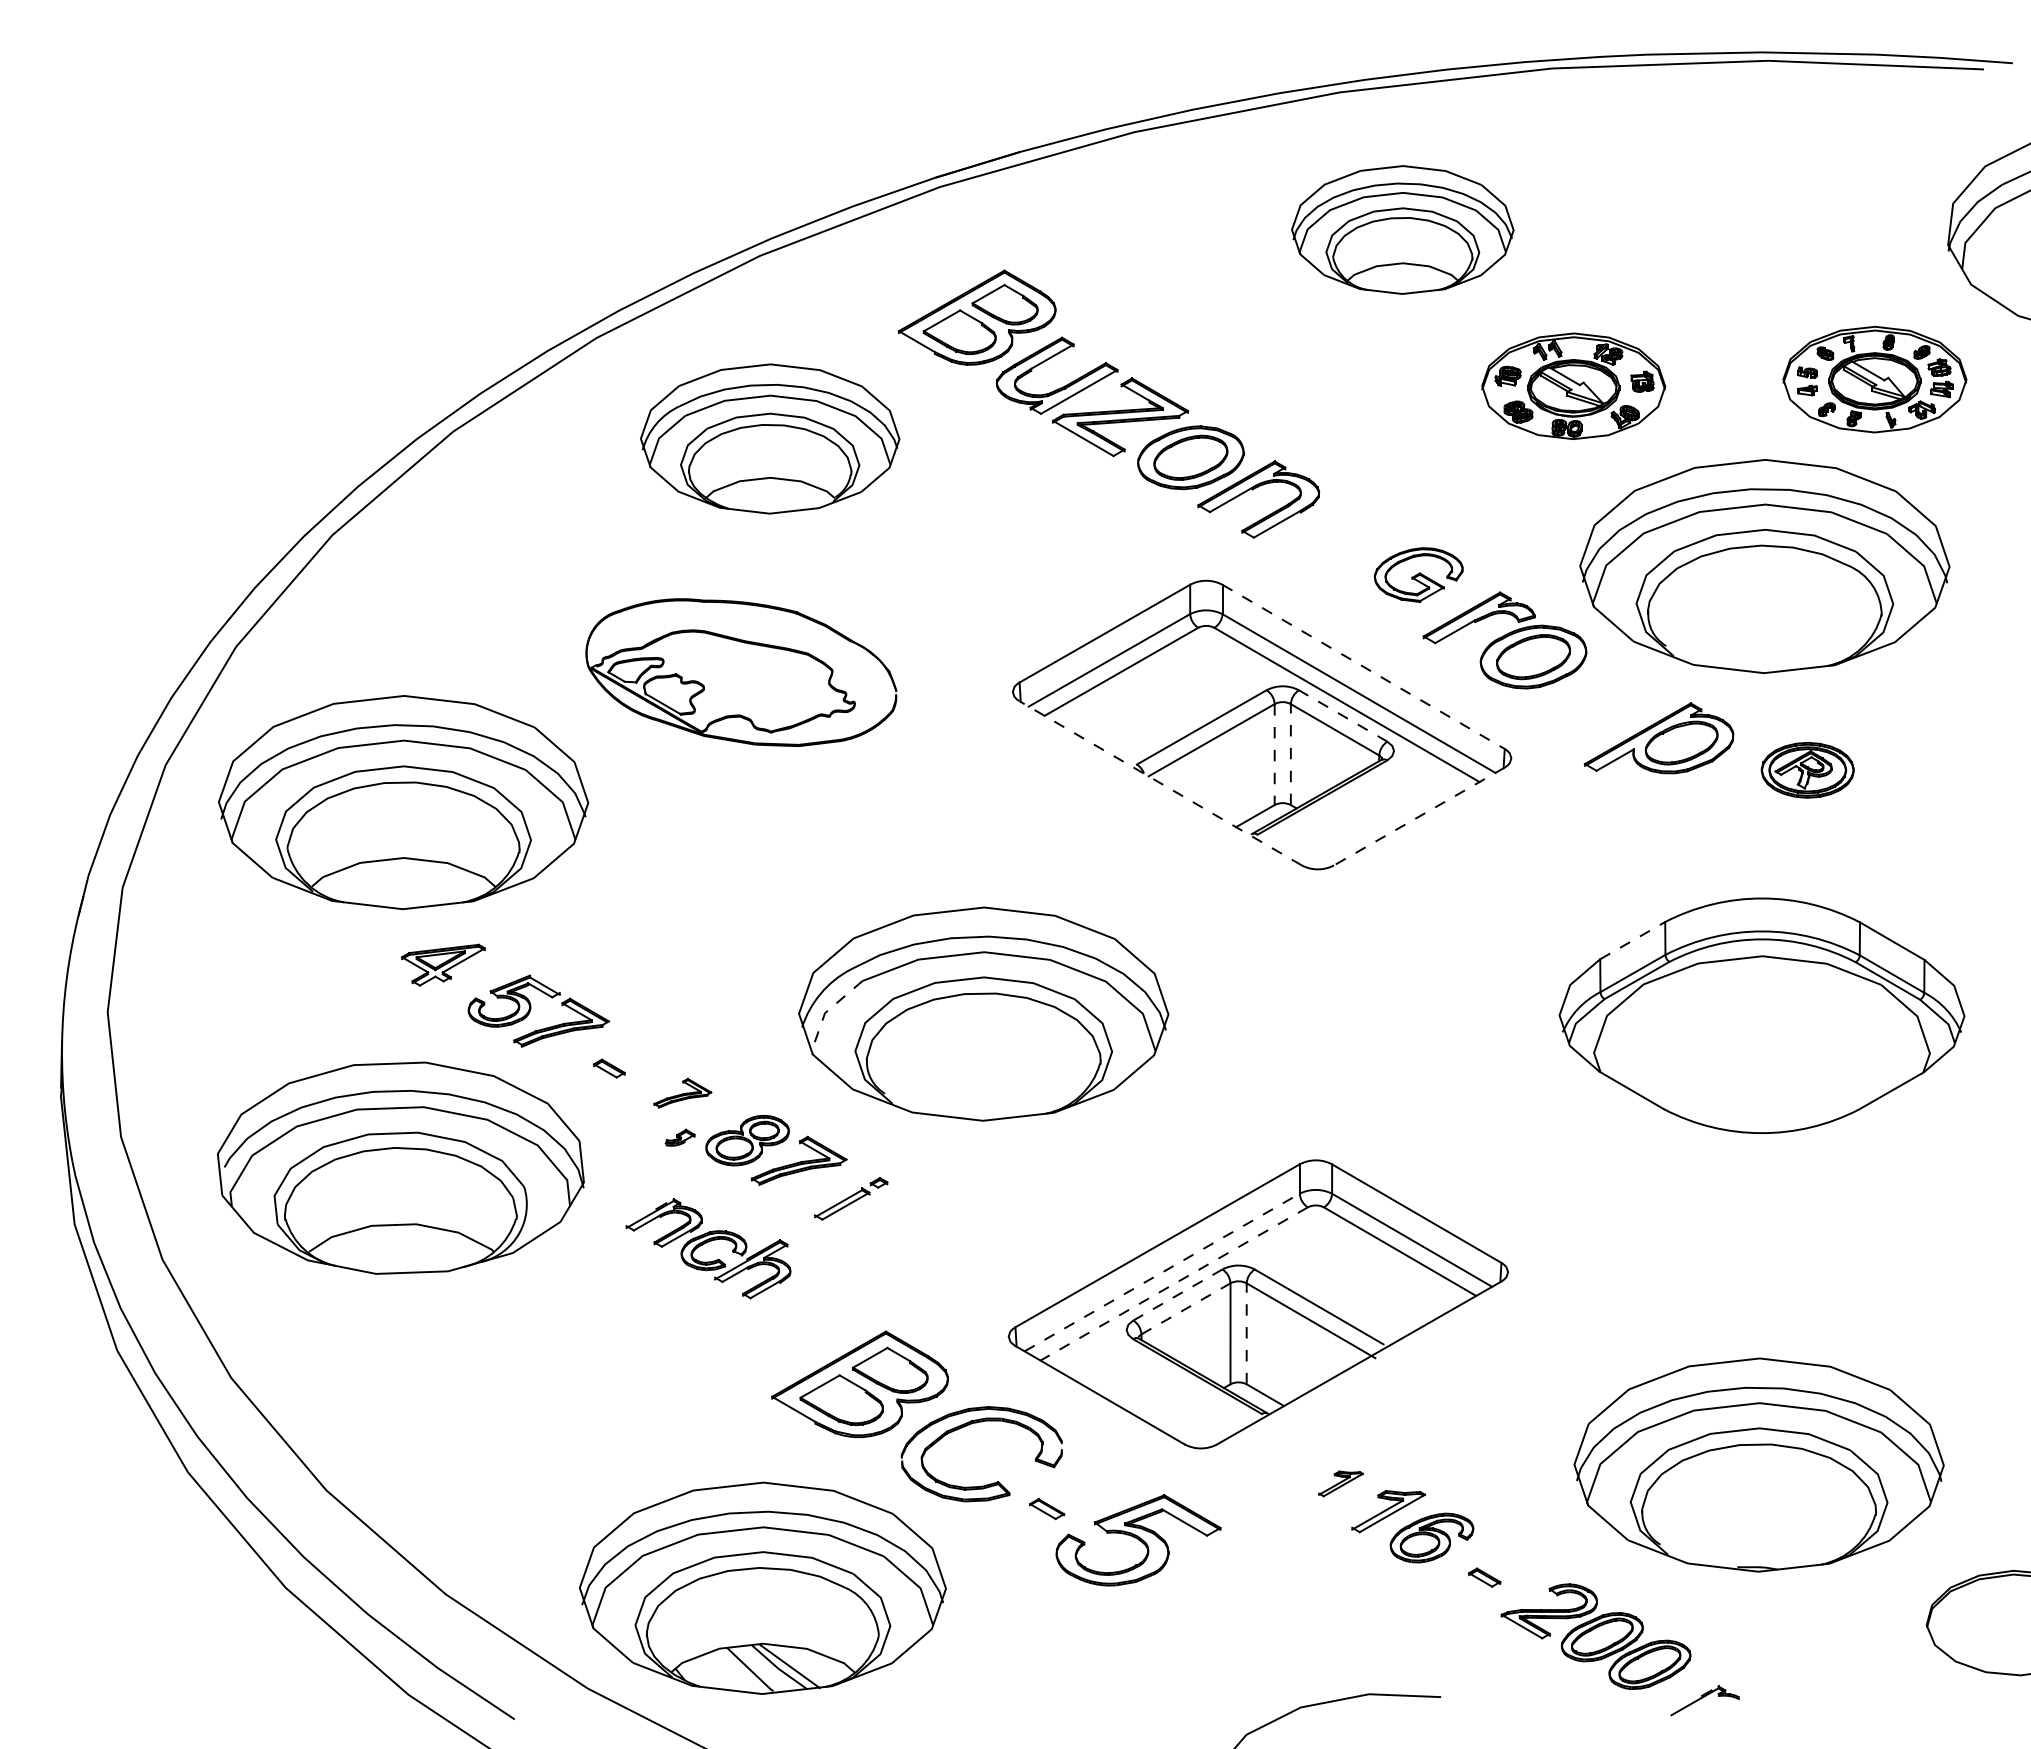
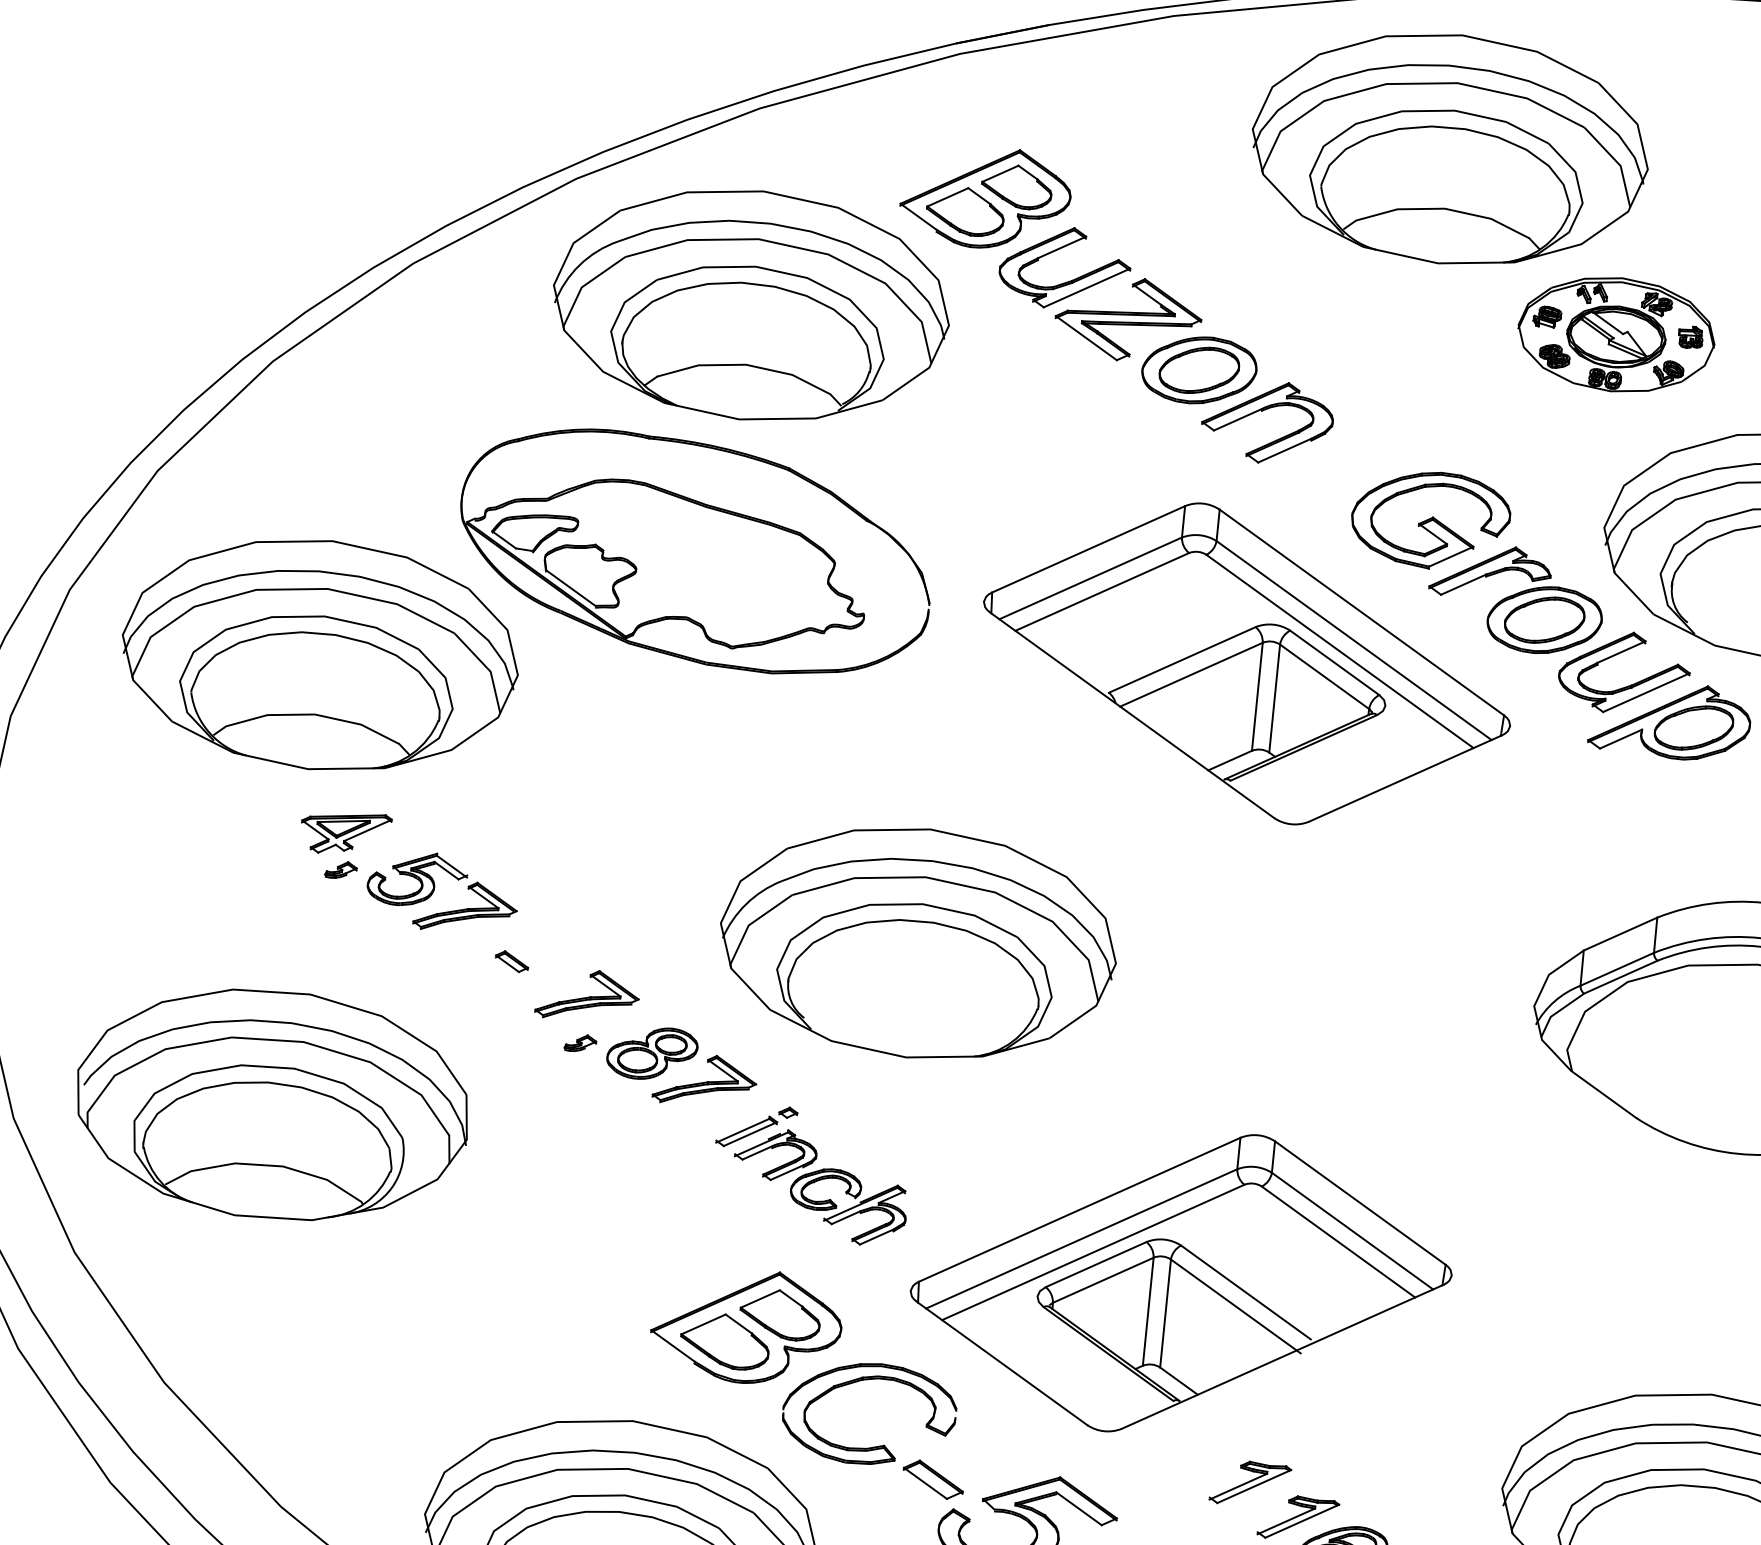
part: (1402, 229) -> (1450, 148), size x1.67
part: (769, 438) -> (750, 304), size x1.43
part: (1418, 574) -> (1430, 519), size x1.67
line: (1364, 667) -> (1362, 613), dashed -> solid
part: (741, 672) -> (695, 552), size x1.43
part: (1617, 709) -> (1628, 685), added
line: (1342, 715) -> (1334, 662), dashed -> solid
line: (1290, 754) -> (1274, 698), dashed -> solid
line: (1274, 755) -> (1257, 697), dashed -> solid
line: (1160, 783) -> (1132, 715), dashed -> solid
line: (1418, 816) -> (1404, 778), dashed -> solid
line: (1633, 940) -> (1621, 934), dashed -> solid
part: (442, 999) -> (340, 869), added
line: (825, 1012) -> (749, 924), dashed -> solid
part: (682, 1093) -> (587, 996), size x1.67
part: (400, 1167) -> (272, 1104), moved
part: (708, 1248) -> (820, 1186), moved
line: (1162, 1272) -> (1082, 1238), dashed -> solid
line: (1173, 1284) -> (1092, 1252), dashed -> solid
line: (1177, 1295) -> (1095, 1265), dashed -> solid
line: (1186, 1308) -> (1103, 1279), dashed -> solid
line: (1246, 1333) -> (1165, 1313), dashed -> solid
part: (1340, 1483) -> (1249, 1483), size x1.67
part: (1046, 1508) -> (932, 1478), size x1.67

